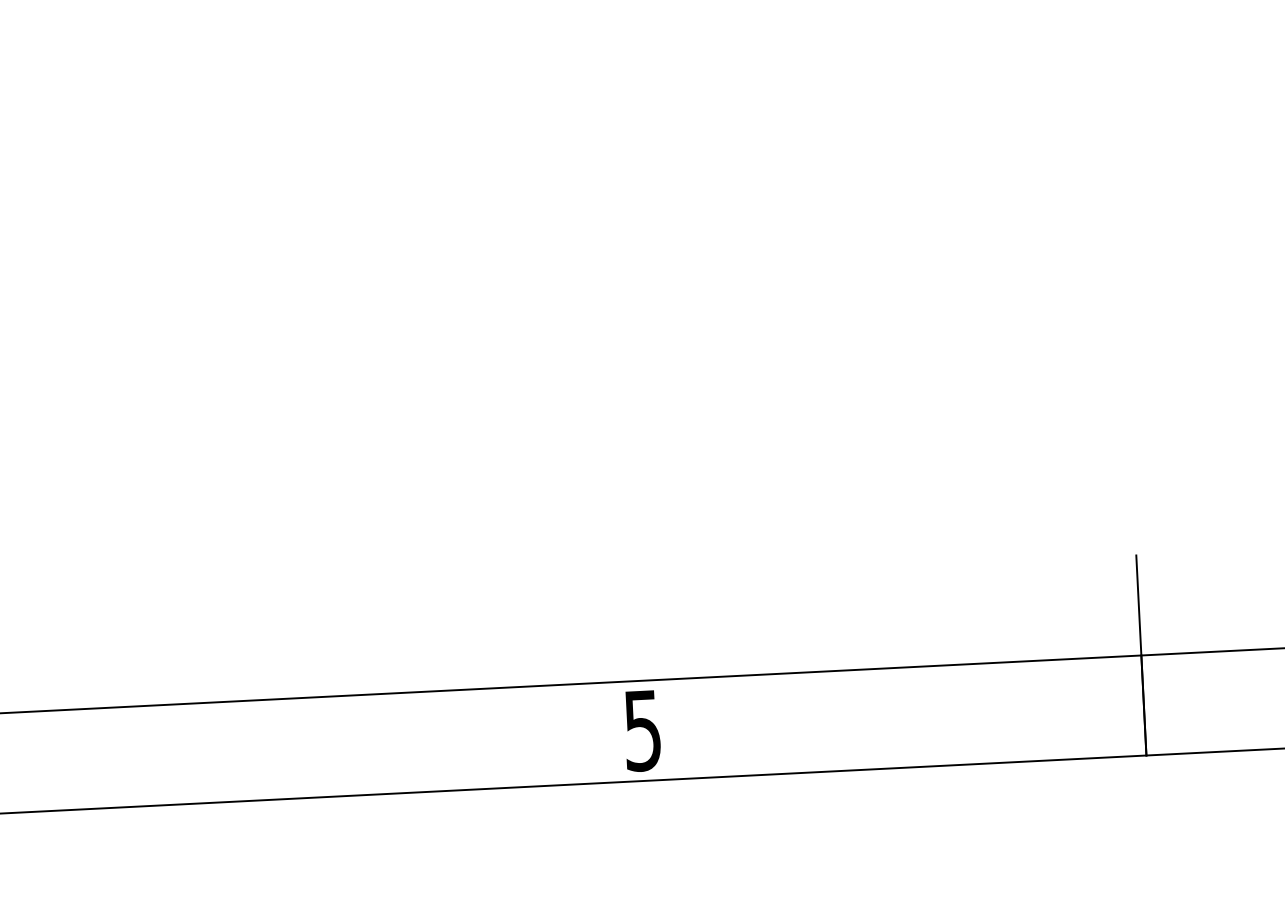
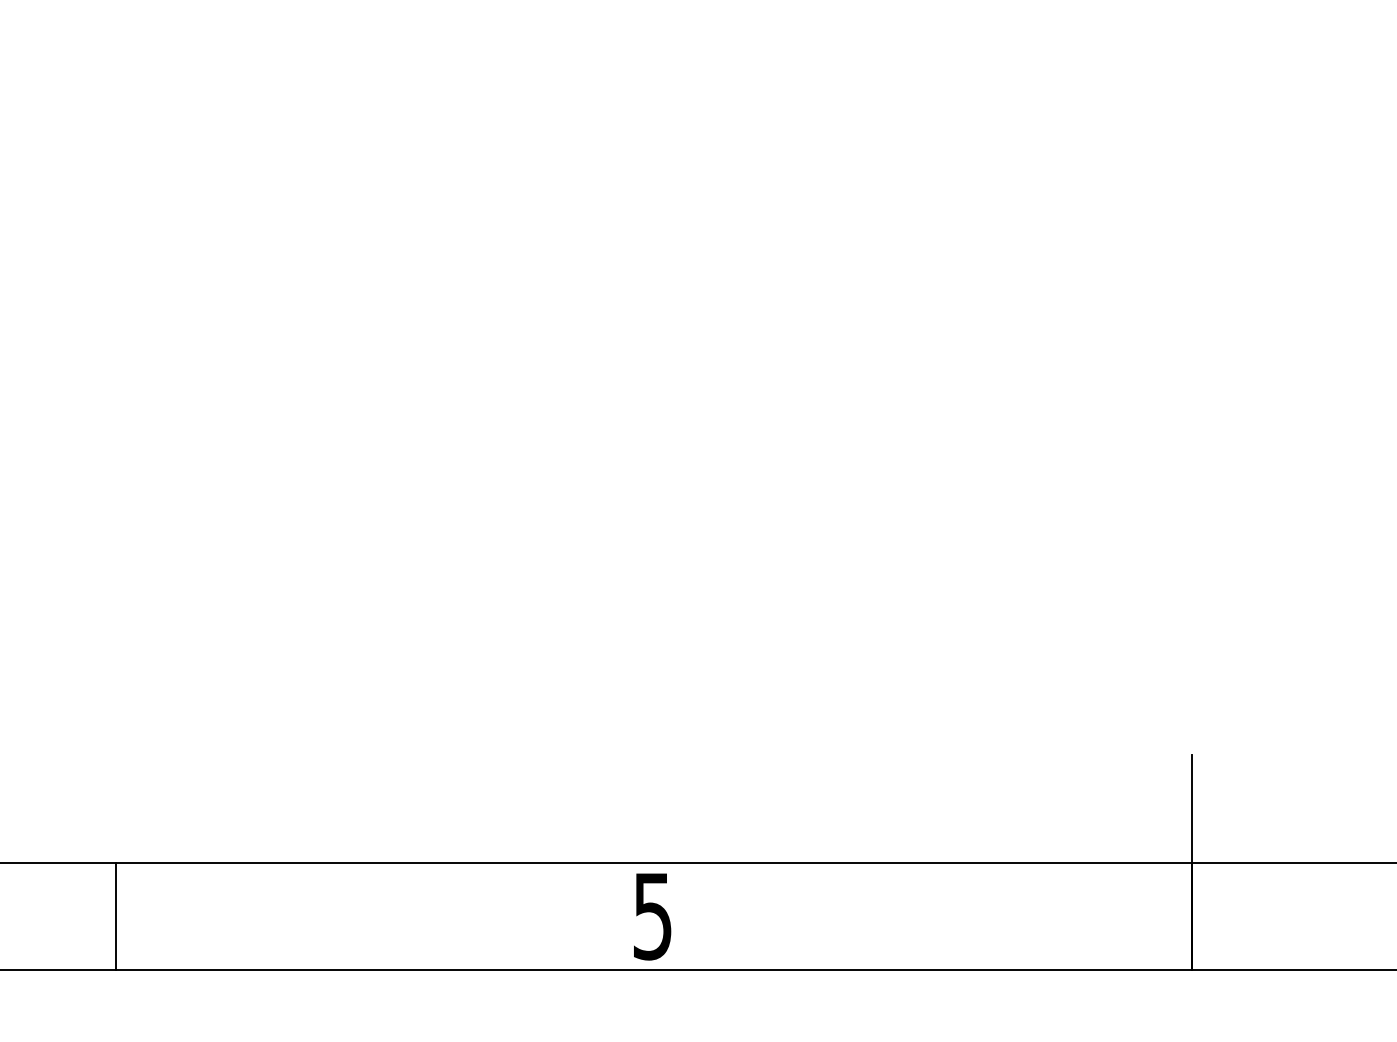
line: (143, 756) -> (115, 916), added

